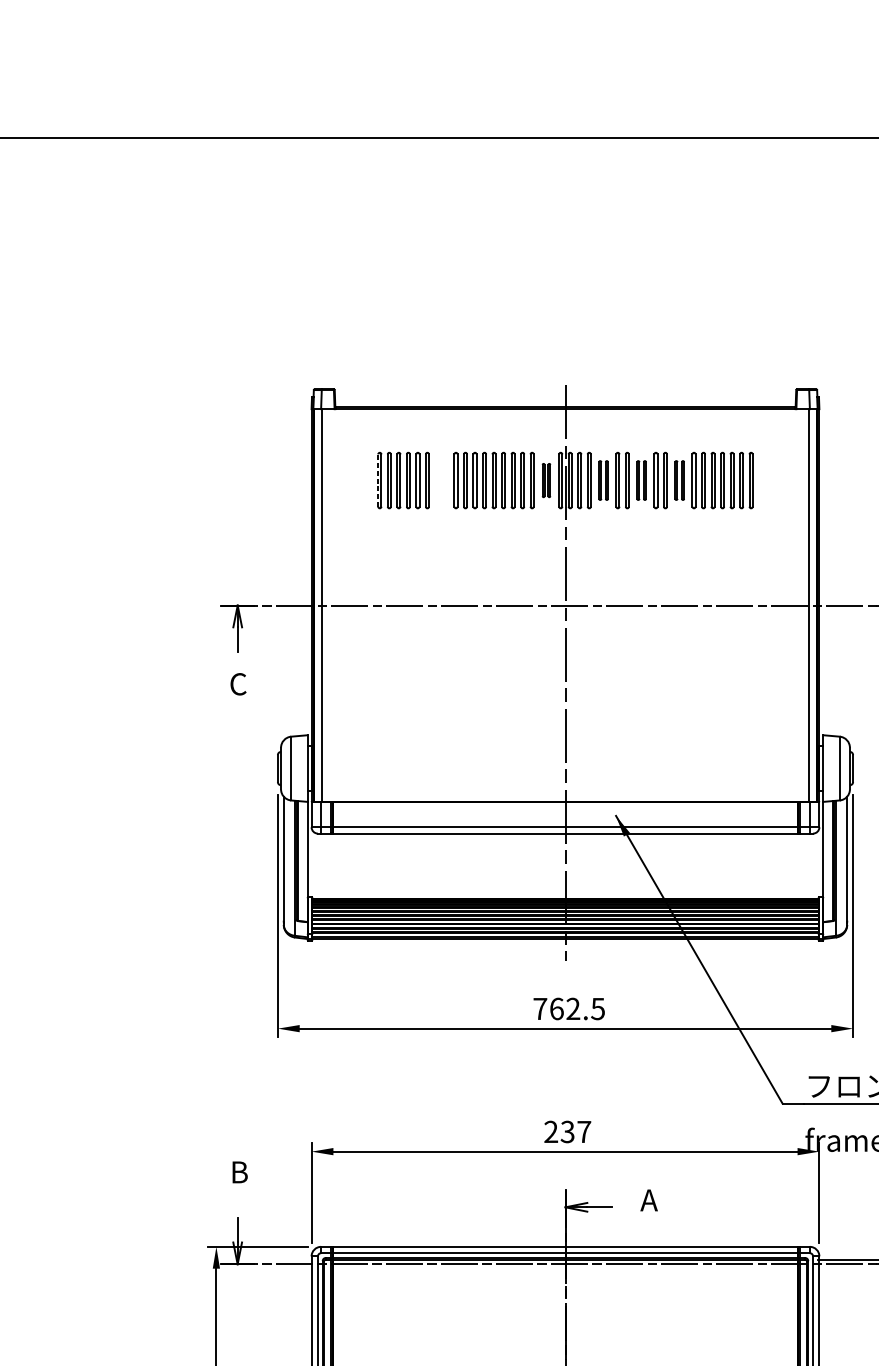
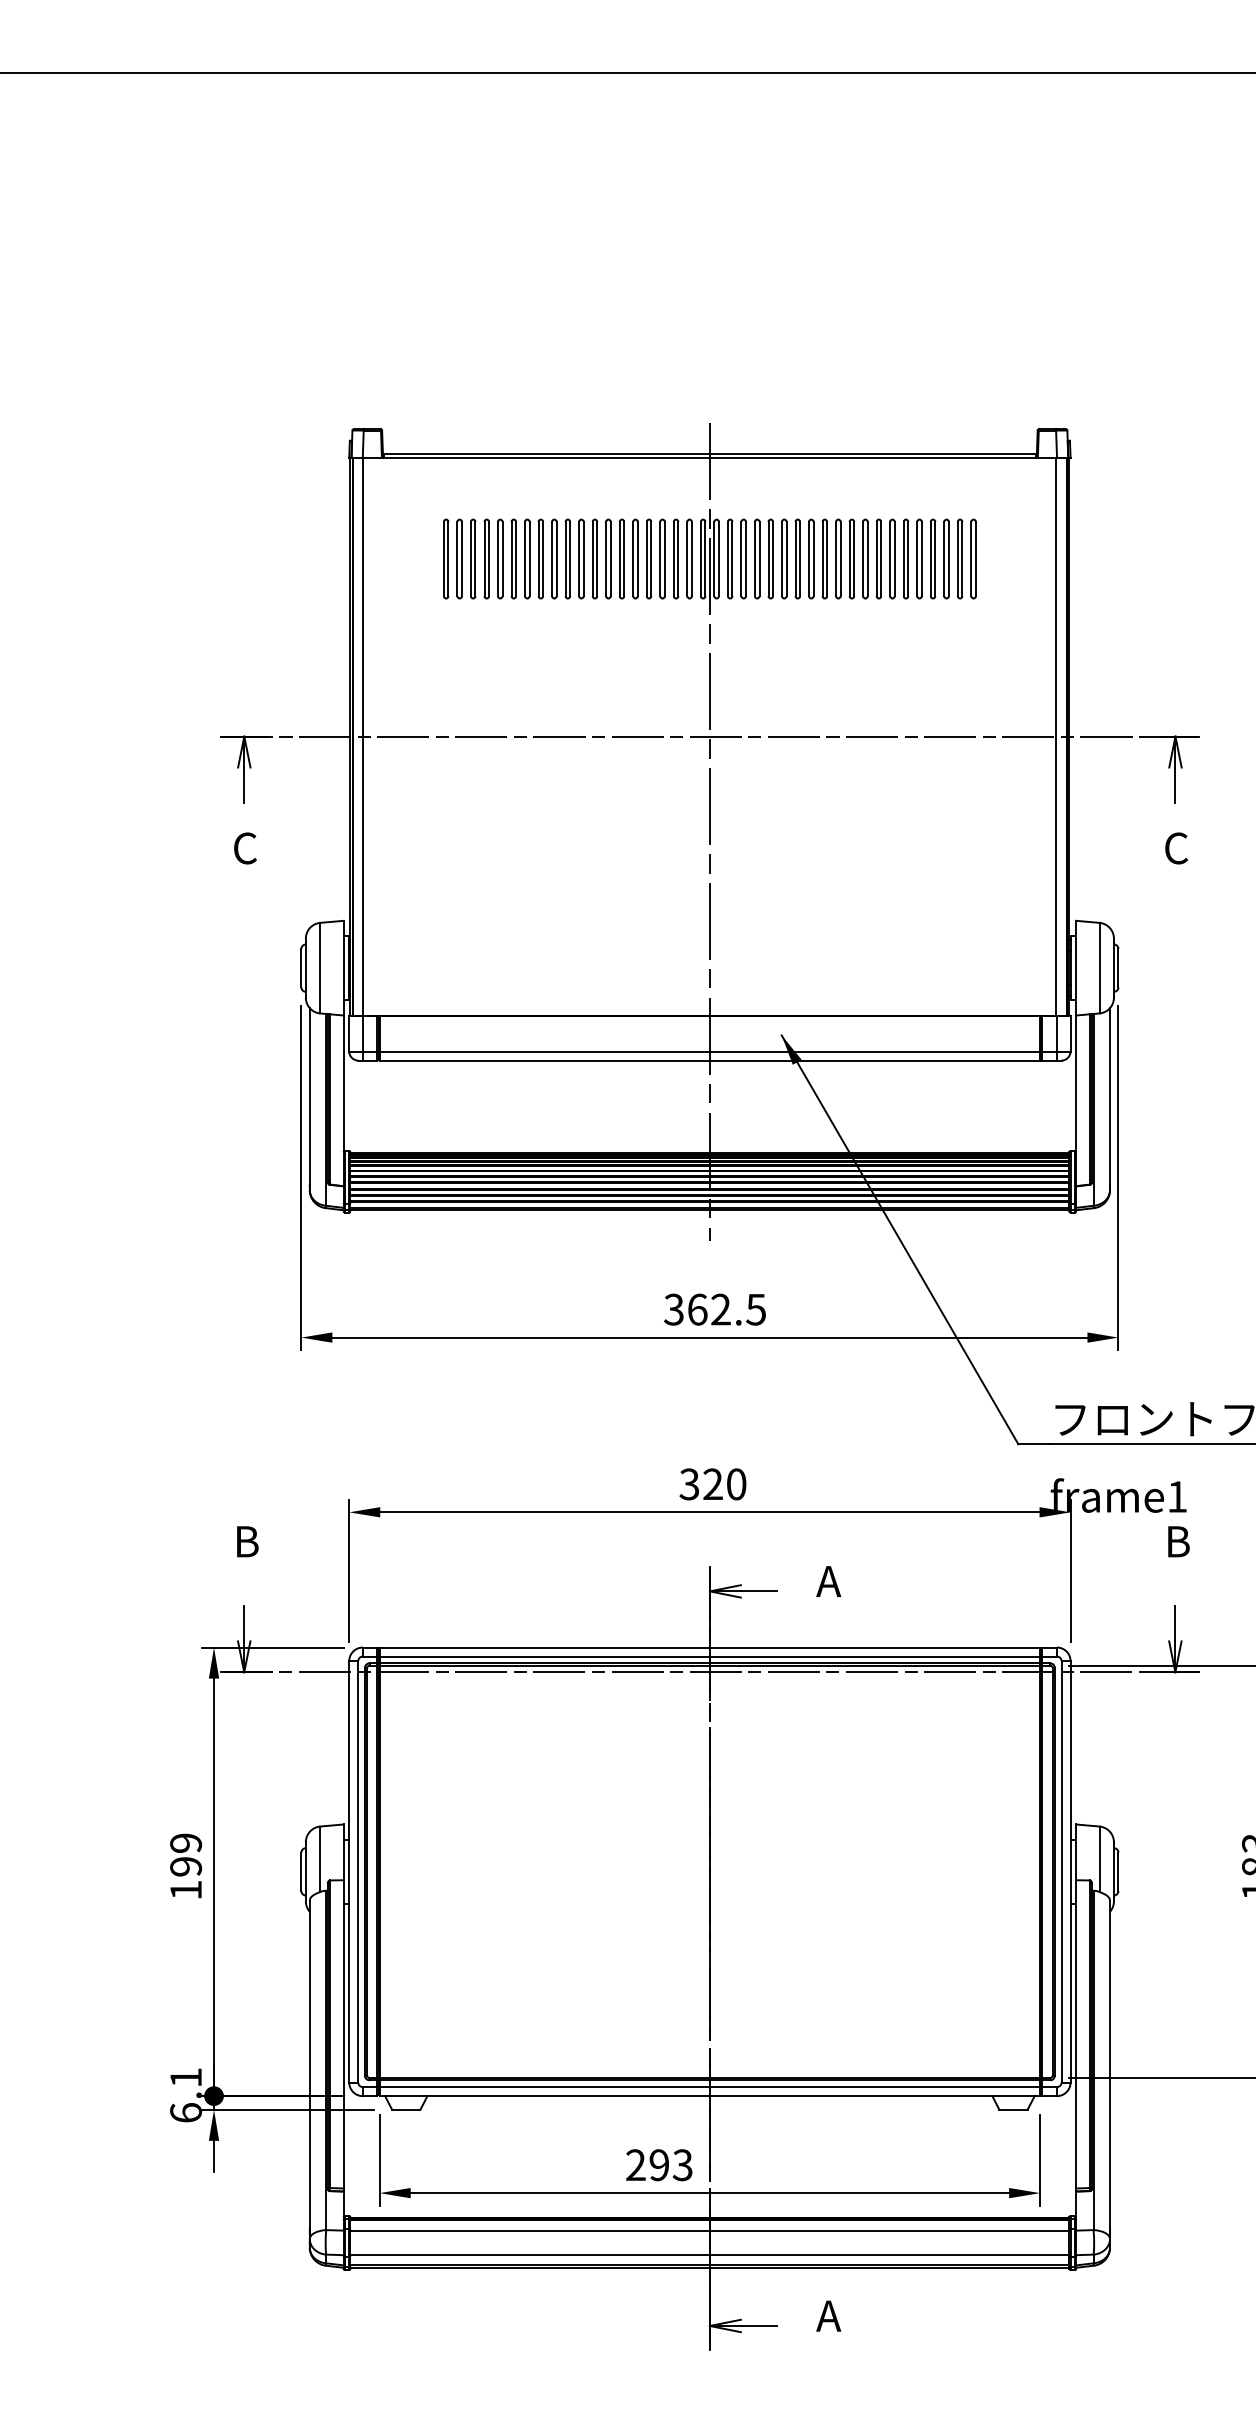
line: (377, 480) -> (443, 558), dashed -> solid
part: (441, 480) -> (533, 558), added
part: (546, 480) -> (682, 558), size x1.67
part: (603, 480) -> (763, 558), size x1.43
part: (641, 480) -> (817, 558), size x1.43
part: (679, 480) -> (871, 558), size x1.43
text: (539, 1008) -> (673, 1309), 762.5 -> 362.5
text: (567, 1132) -> (712, 1484), 237 -> 320

